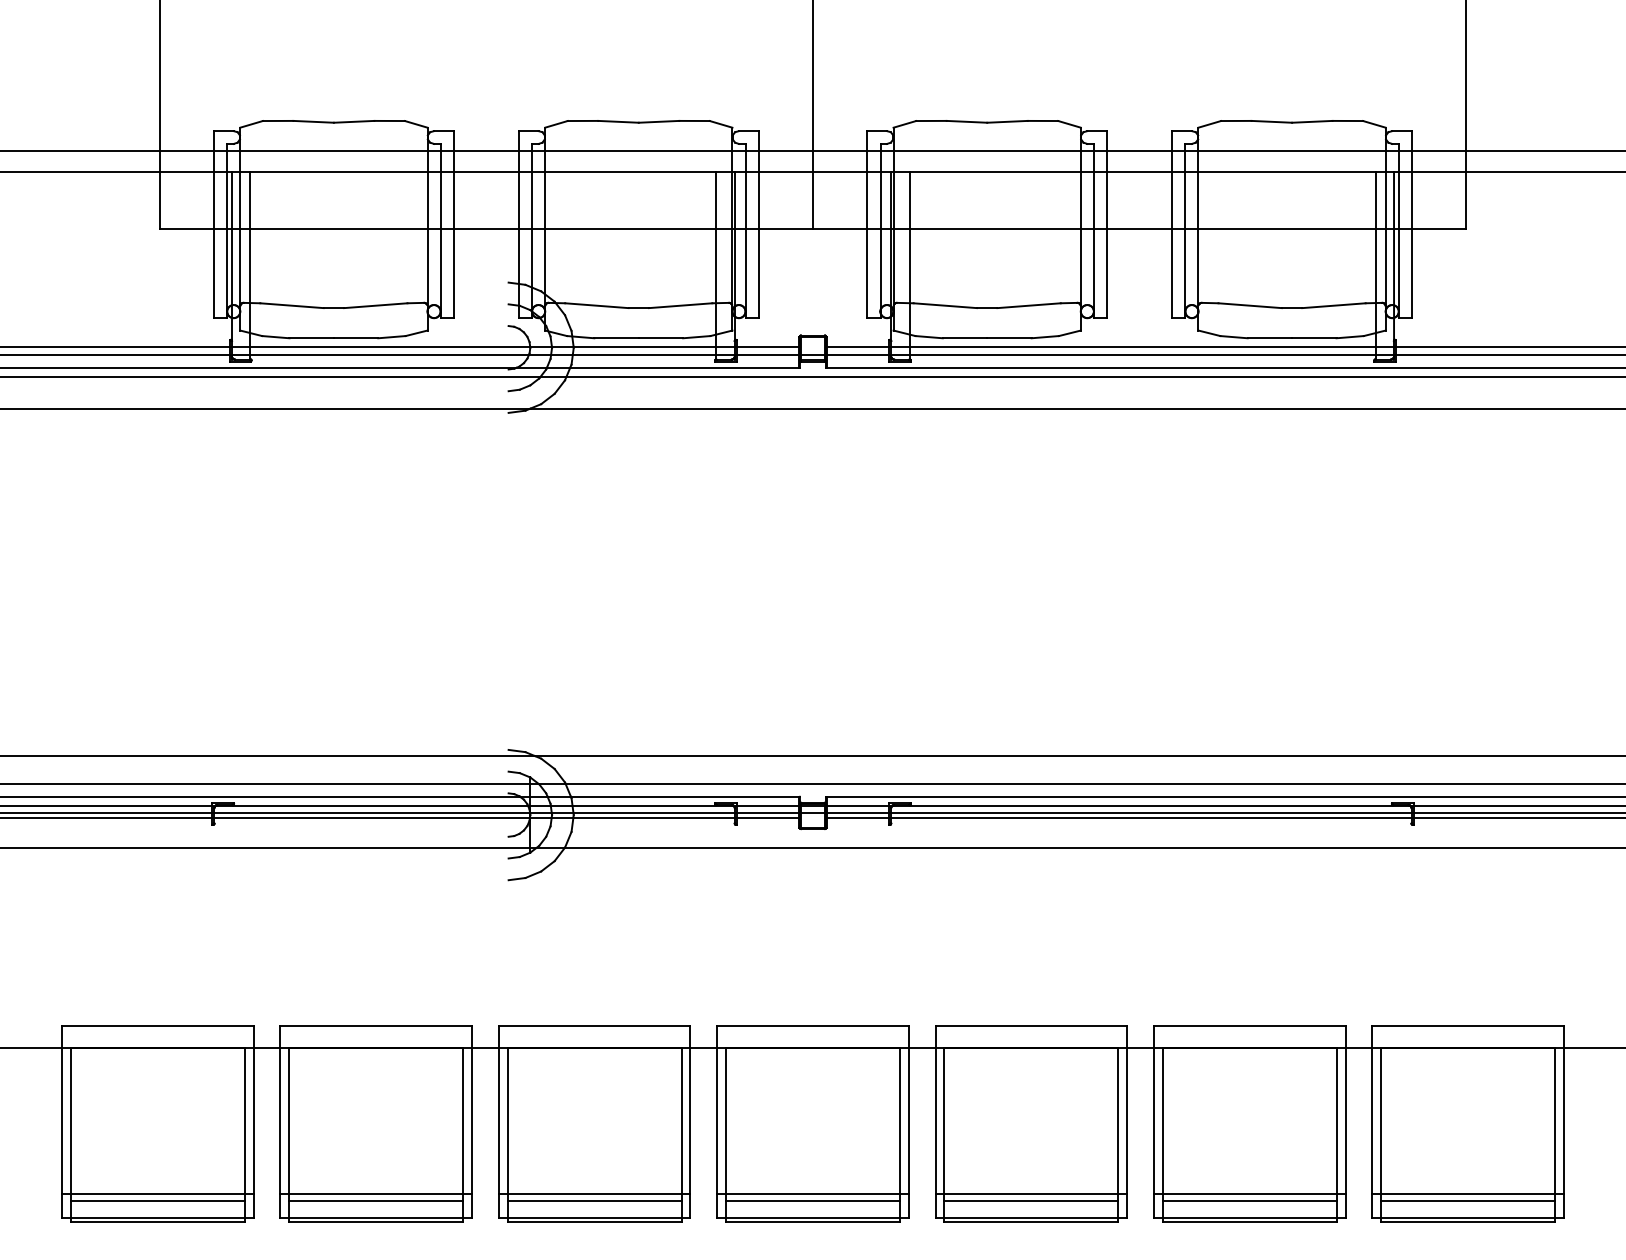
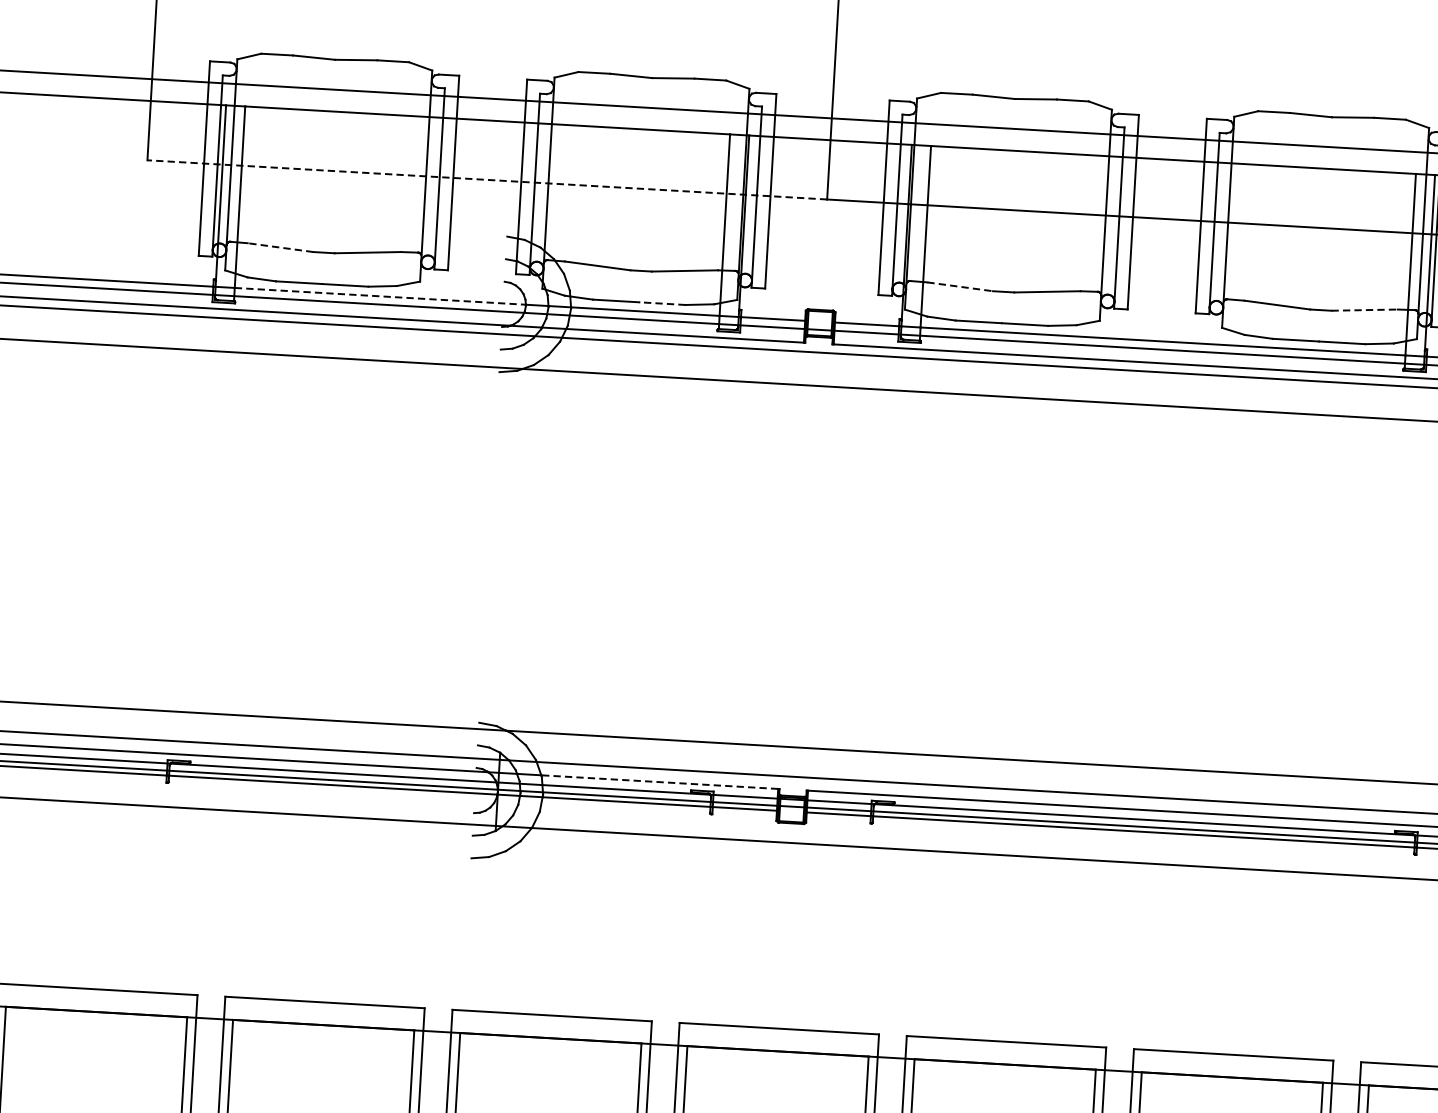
line: (486, 229) -> (487, 180), solid -> dashed
line: (291, 305) -> (280, 247), solid -> dashed
line: (945, 305) -> (960, 286), solid -> dashed
line: (1334, 305) -> (1365, 309), solid -> dashed
line: (660, 338) -> (661, 303), solid -> dashed
line: (390, 346) -> (380, 295), solid -> dashed
line: (684, 796) -> (659, 781), solid -> dashed

